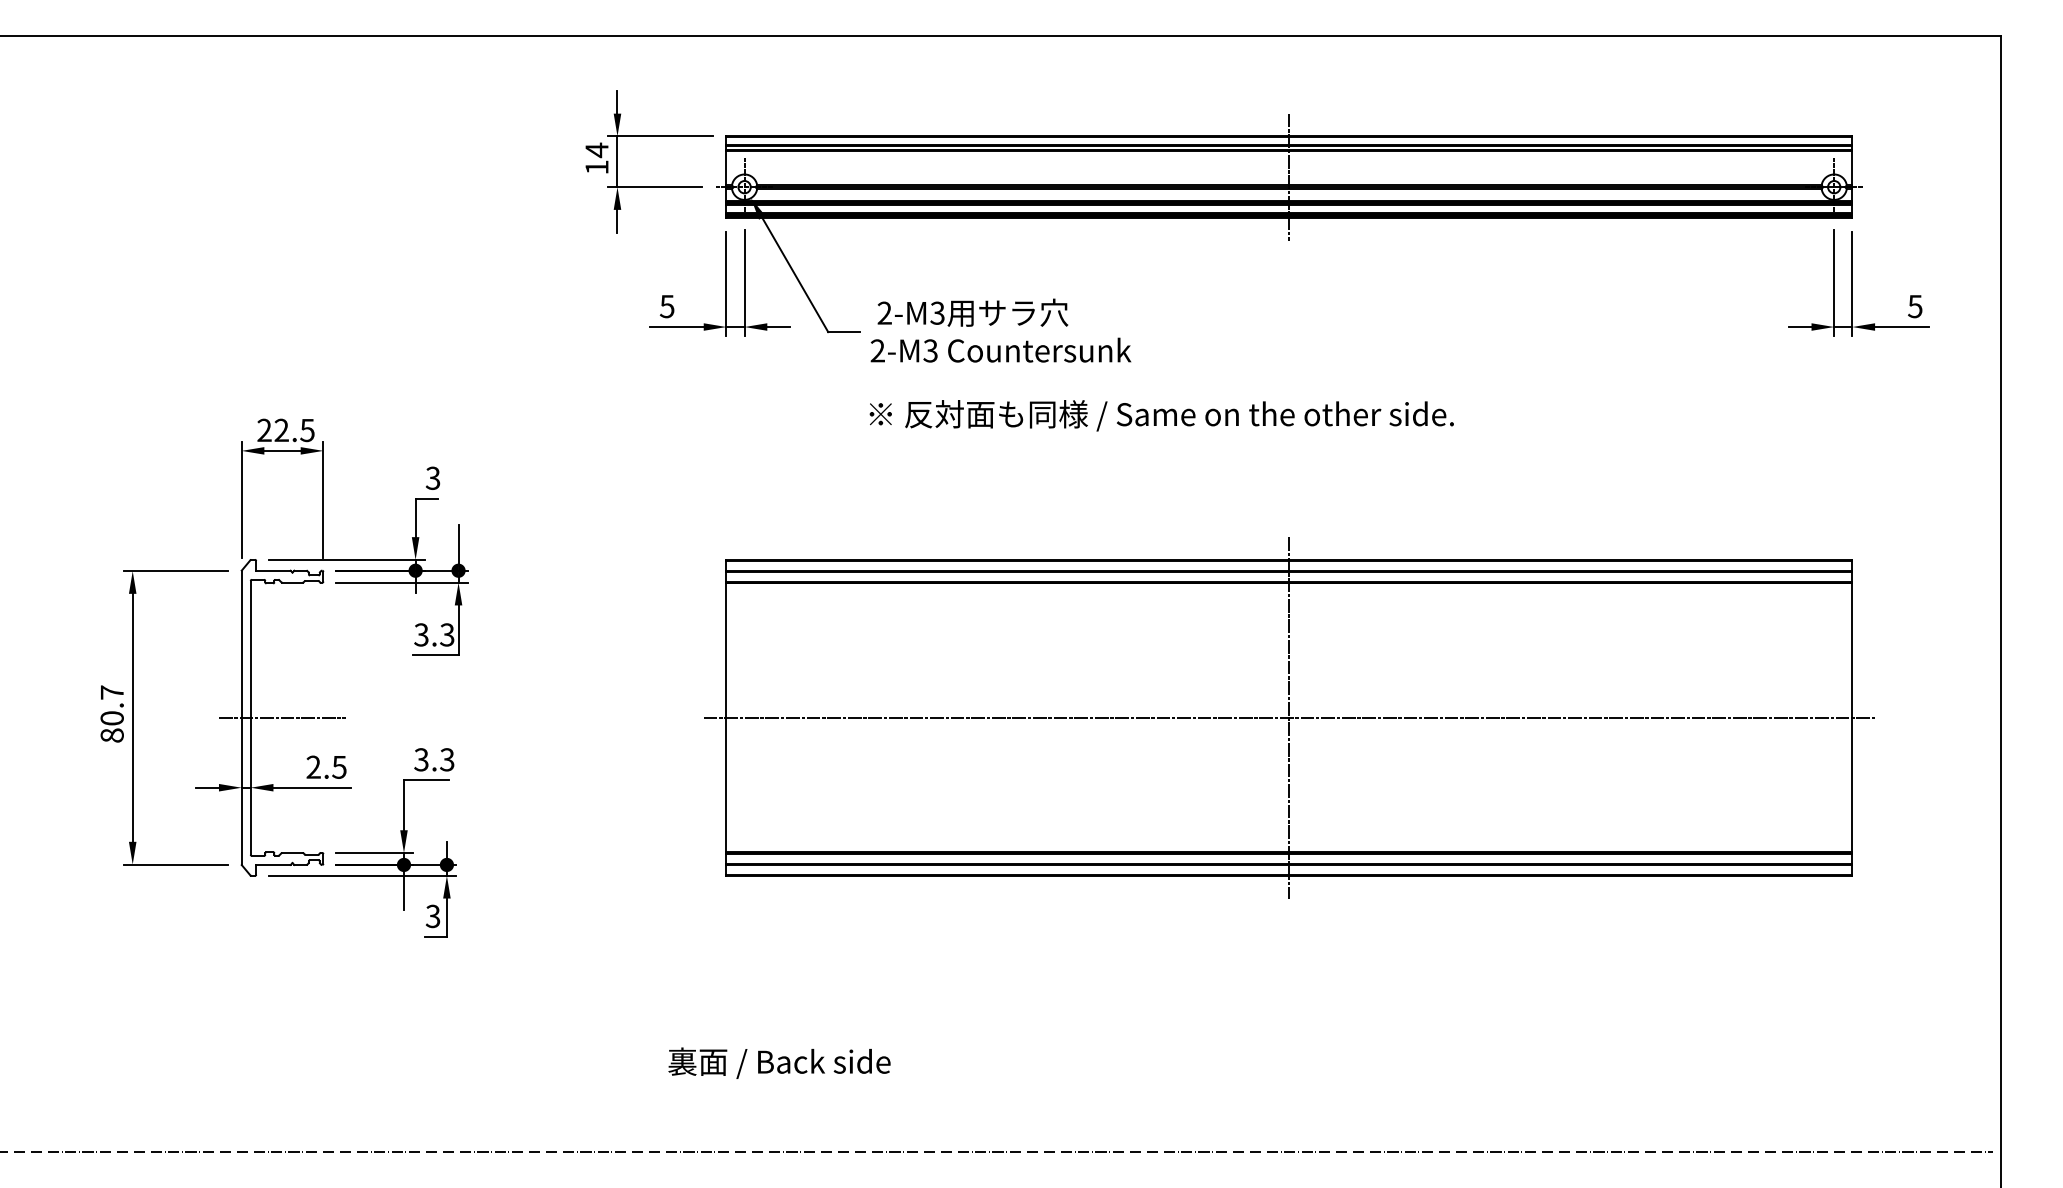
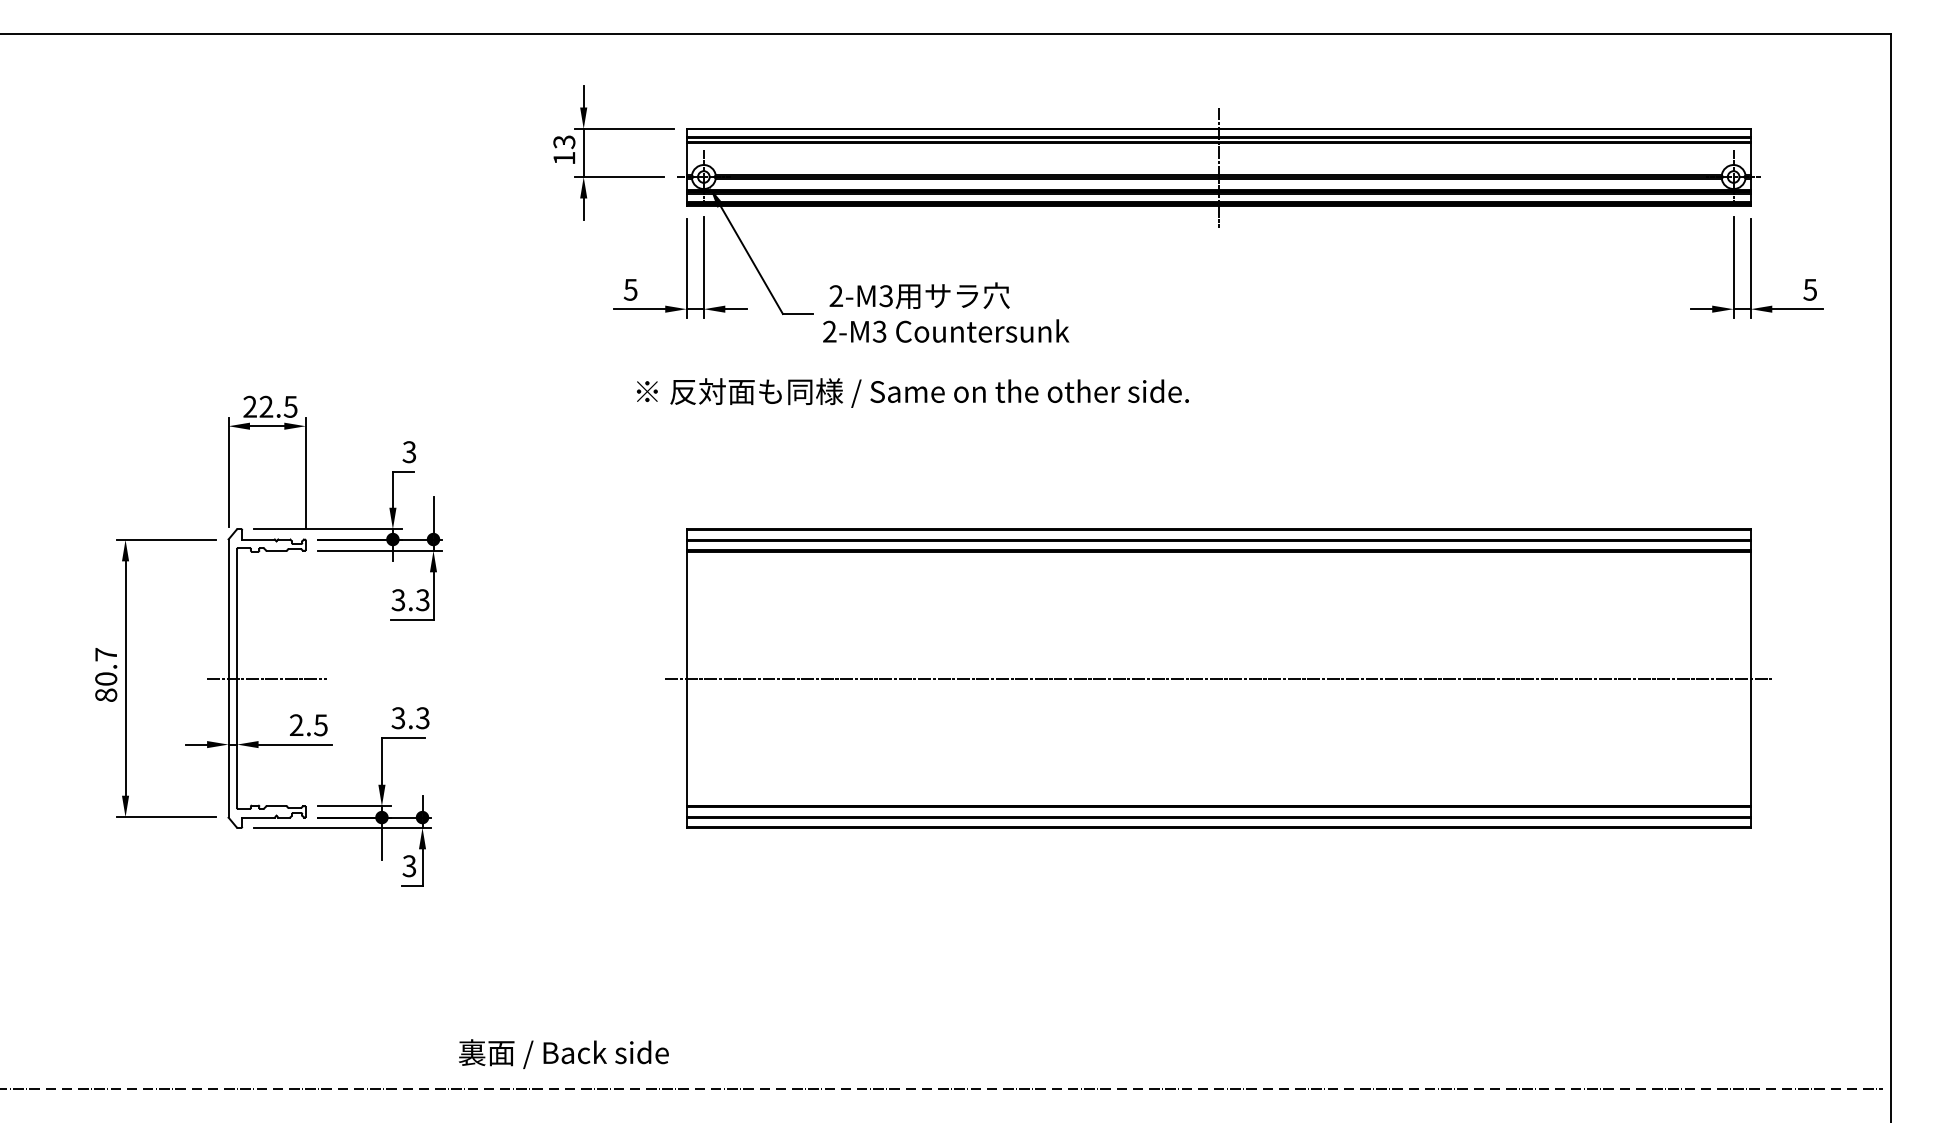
text: (596, 150) -> (563, 142), 14 -> 13
text: (1161, 415) -> (912, 392), moved
line: (1289, 717) -> (1218, 678), removed
text: (779, 1062) -> (563, 1053), moved

